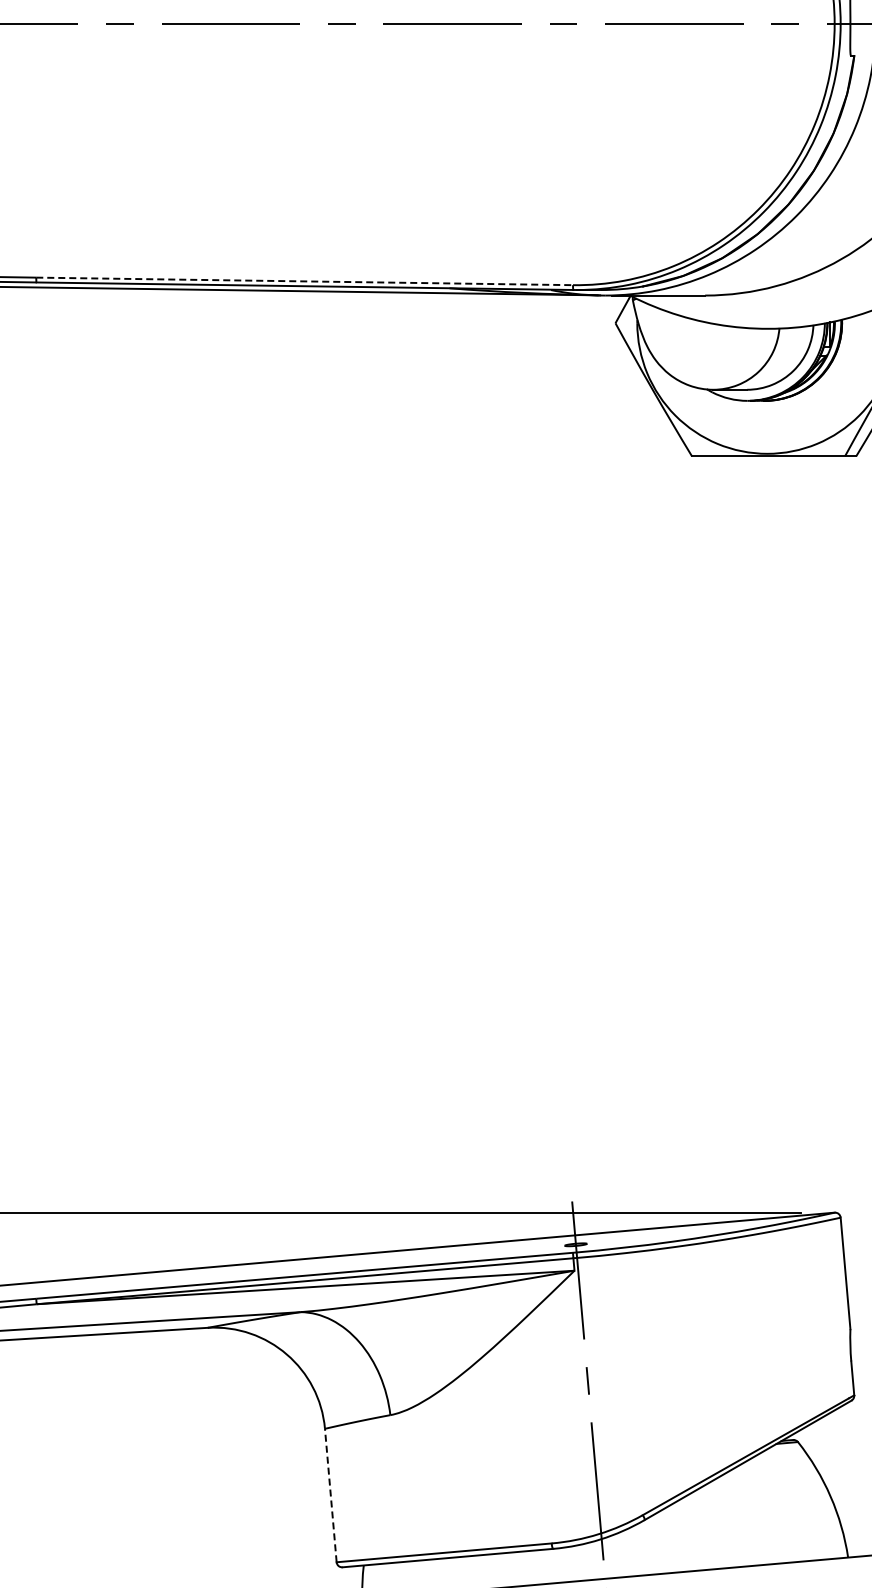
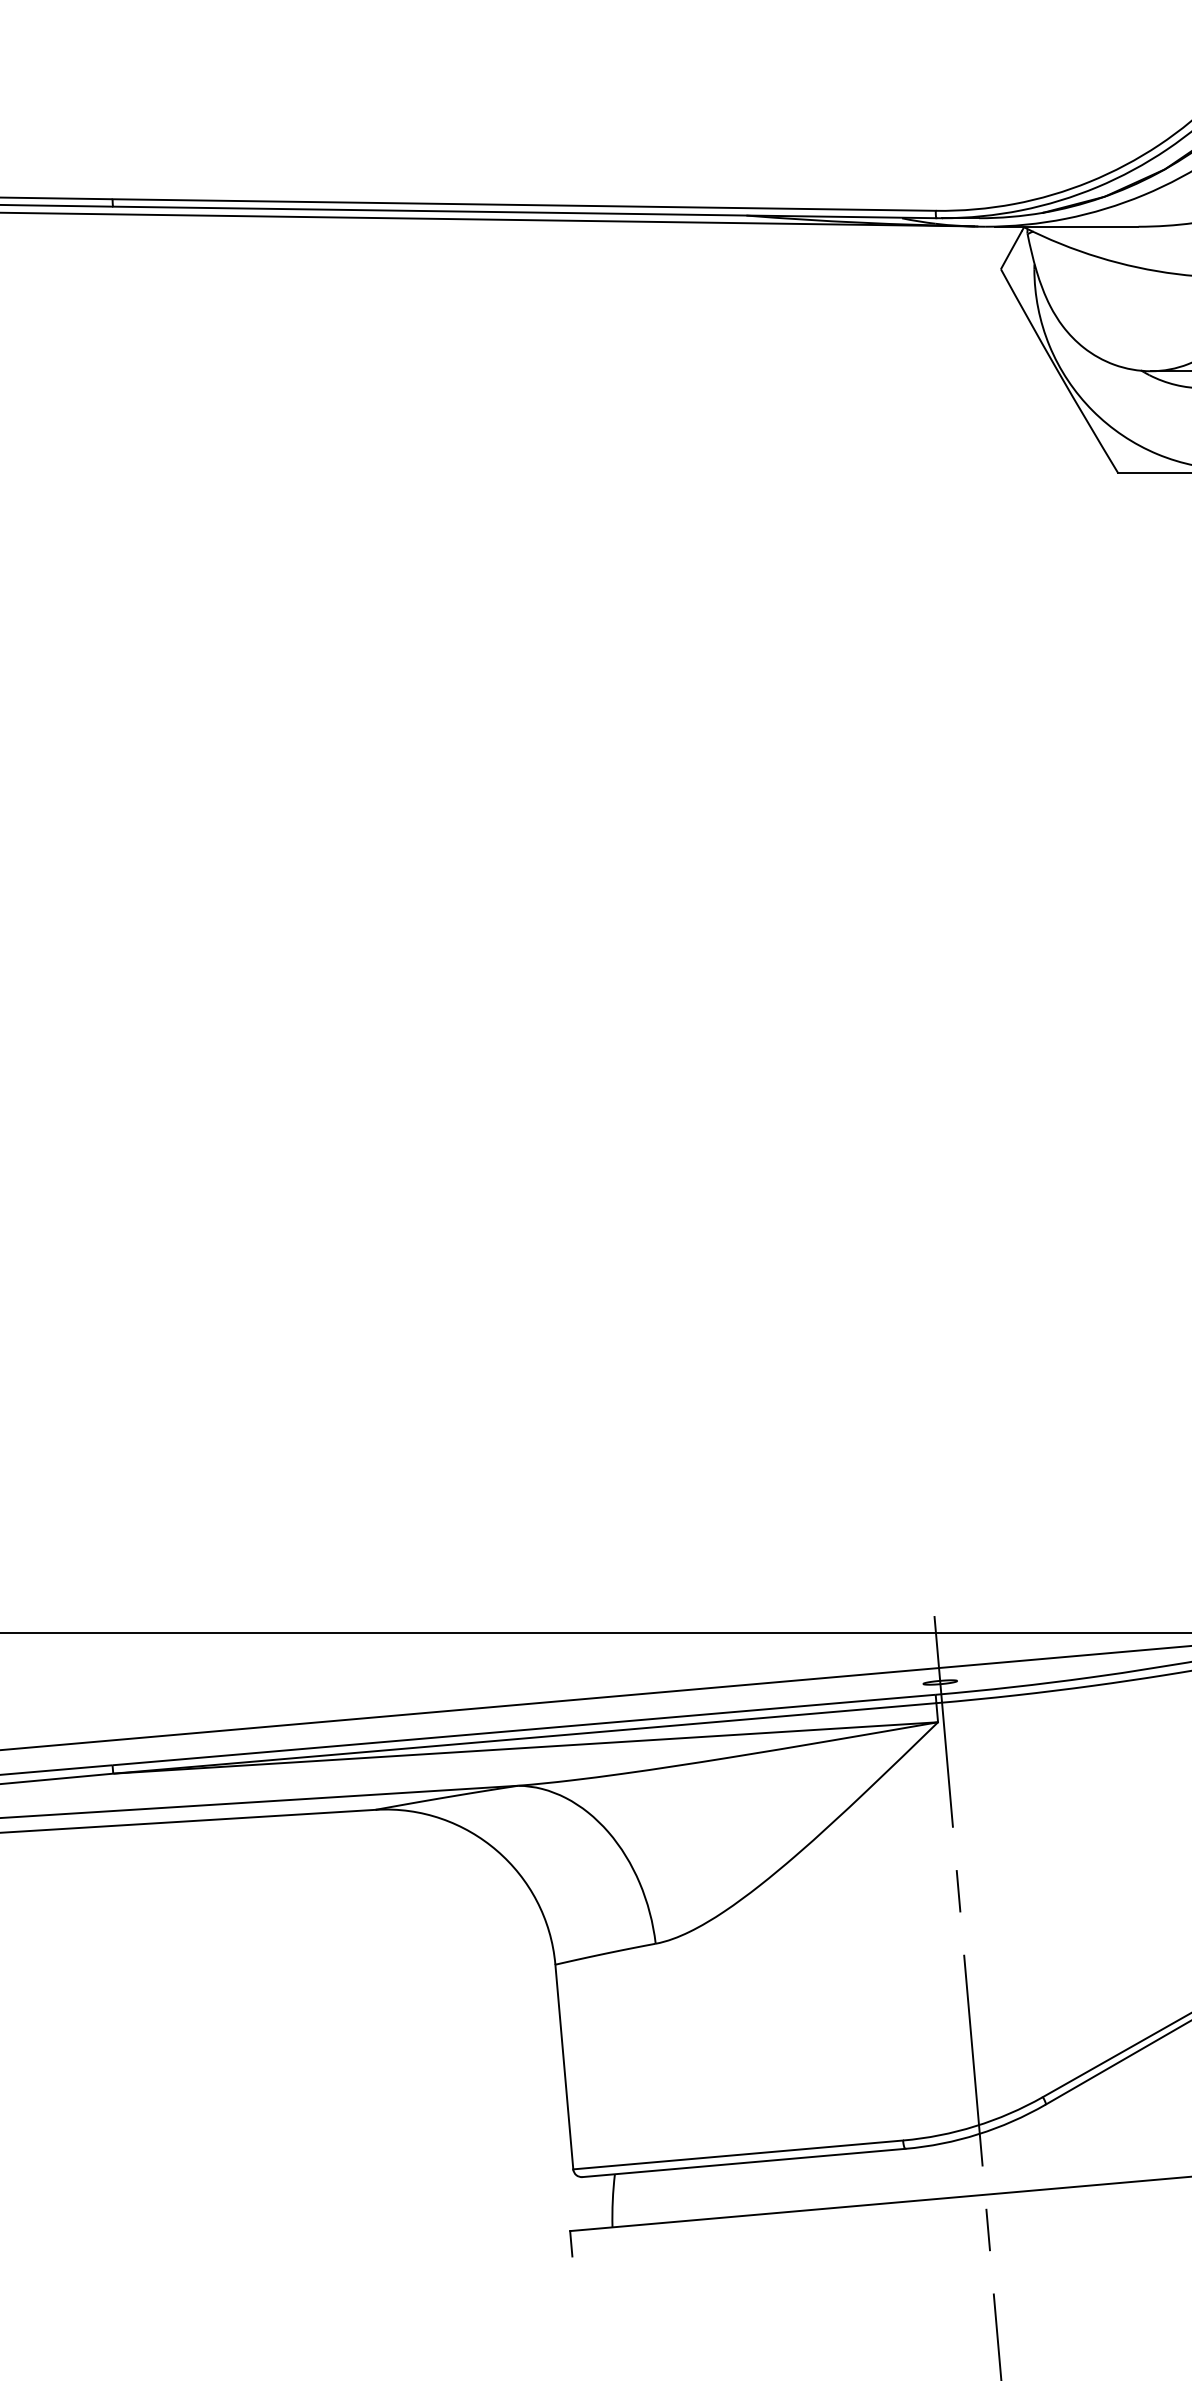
line: (305, 281) -> (525, 205), dashed -> solid
line: (330, 1495) -> (563, 2066), dashed -> solid

